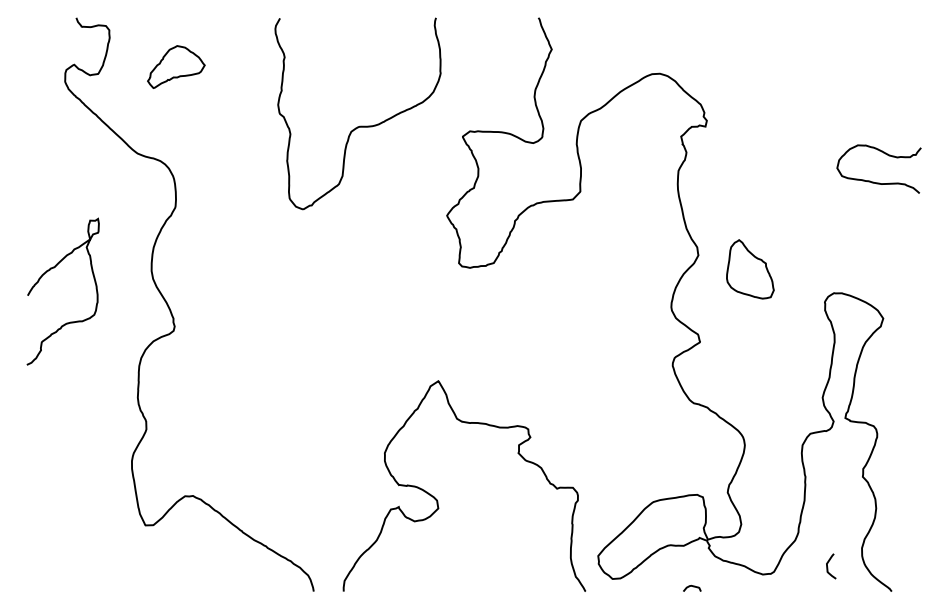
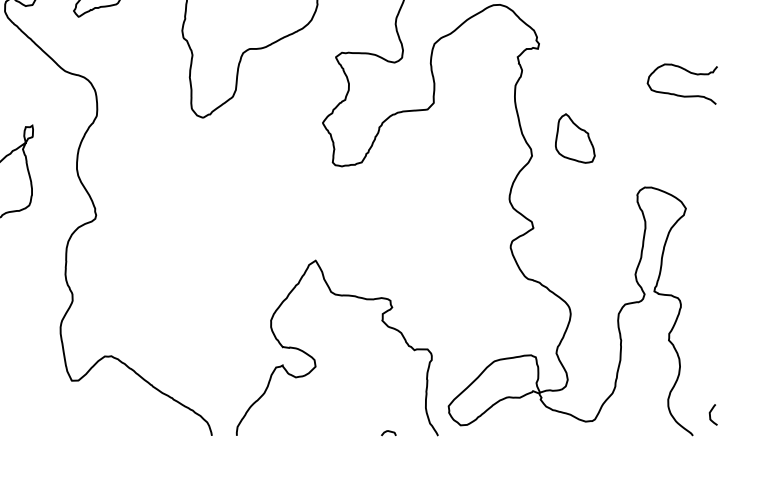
part: (750, 269) -> (575, 138), moved
curve: (828, 567) -> (711, 415), moved
curve: (693, 587) -> (389, 432), moved

